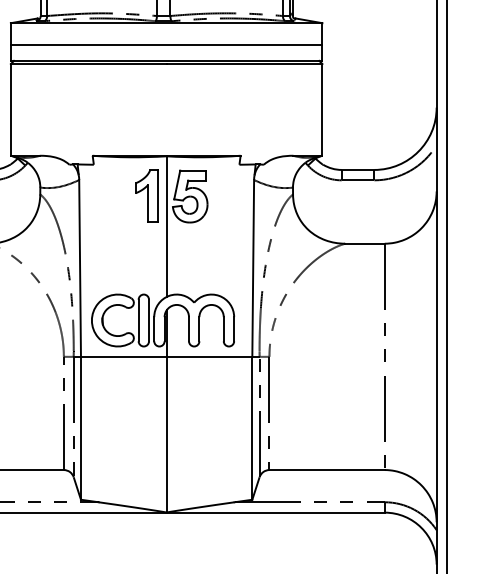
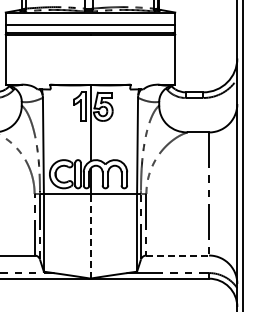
line: (166, 433) -> (90, 235), solid -> dashed
line: (328, 469) -> (178, 255), solid -> dashed

